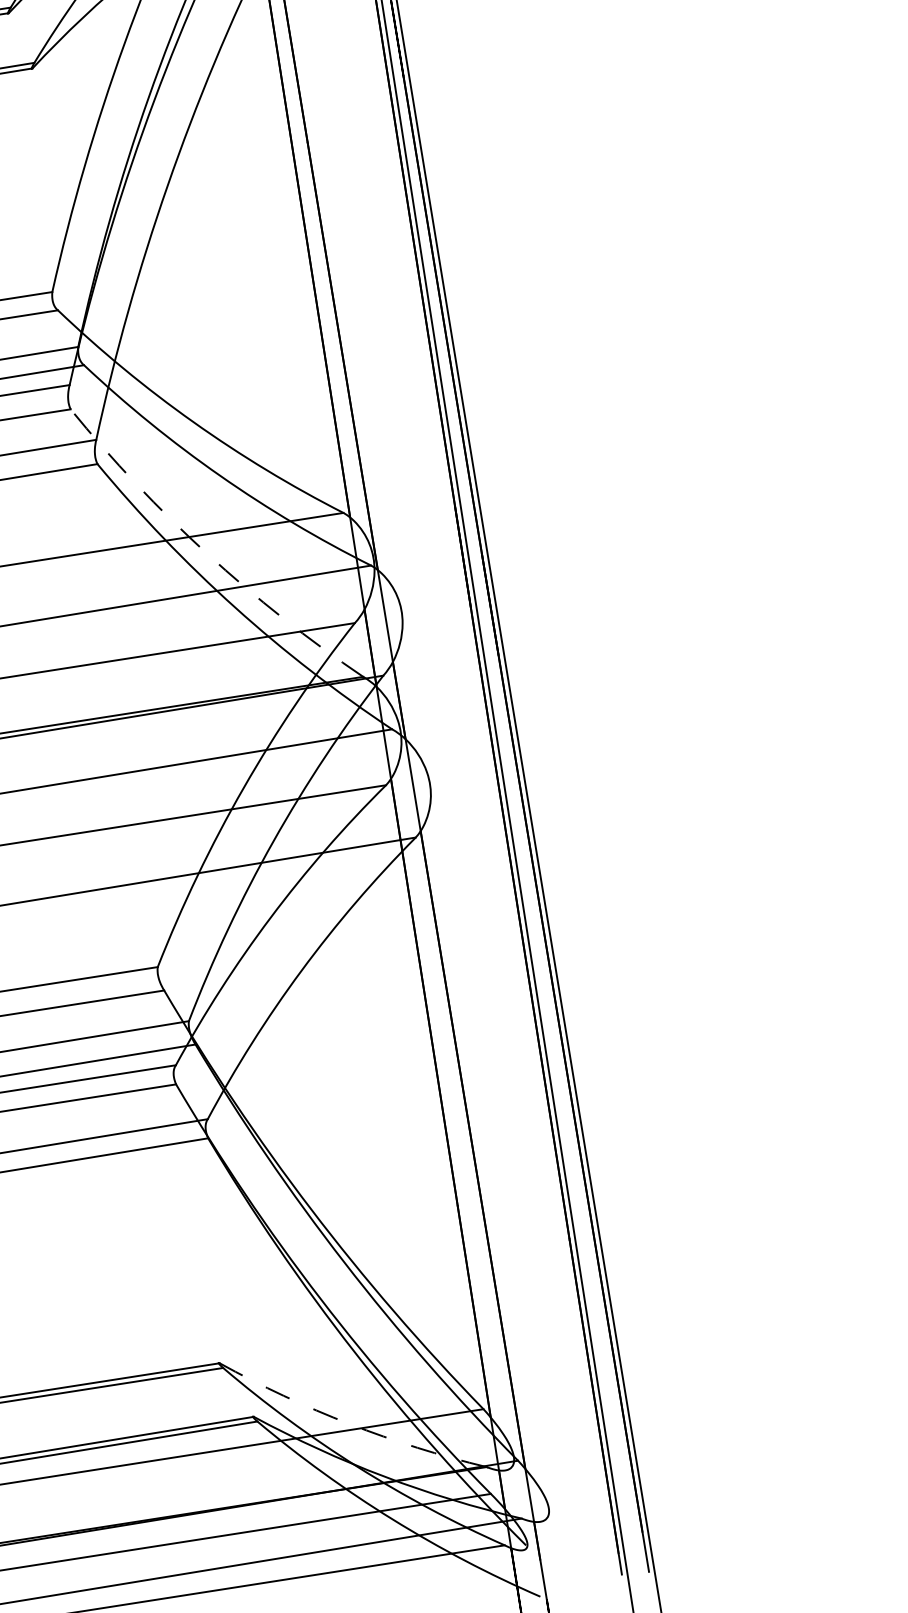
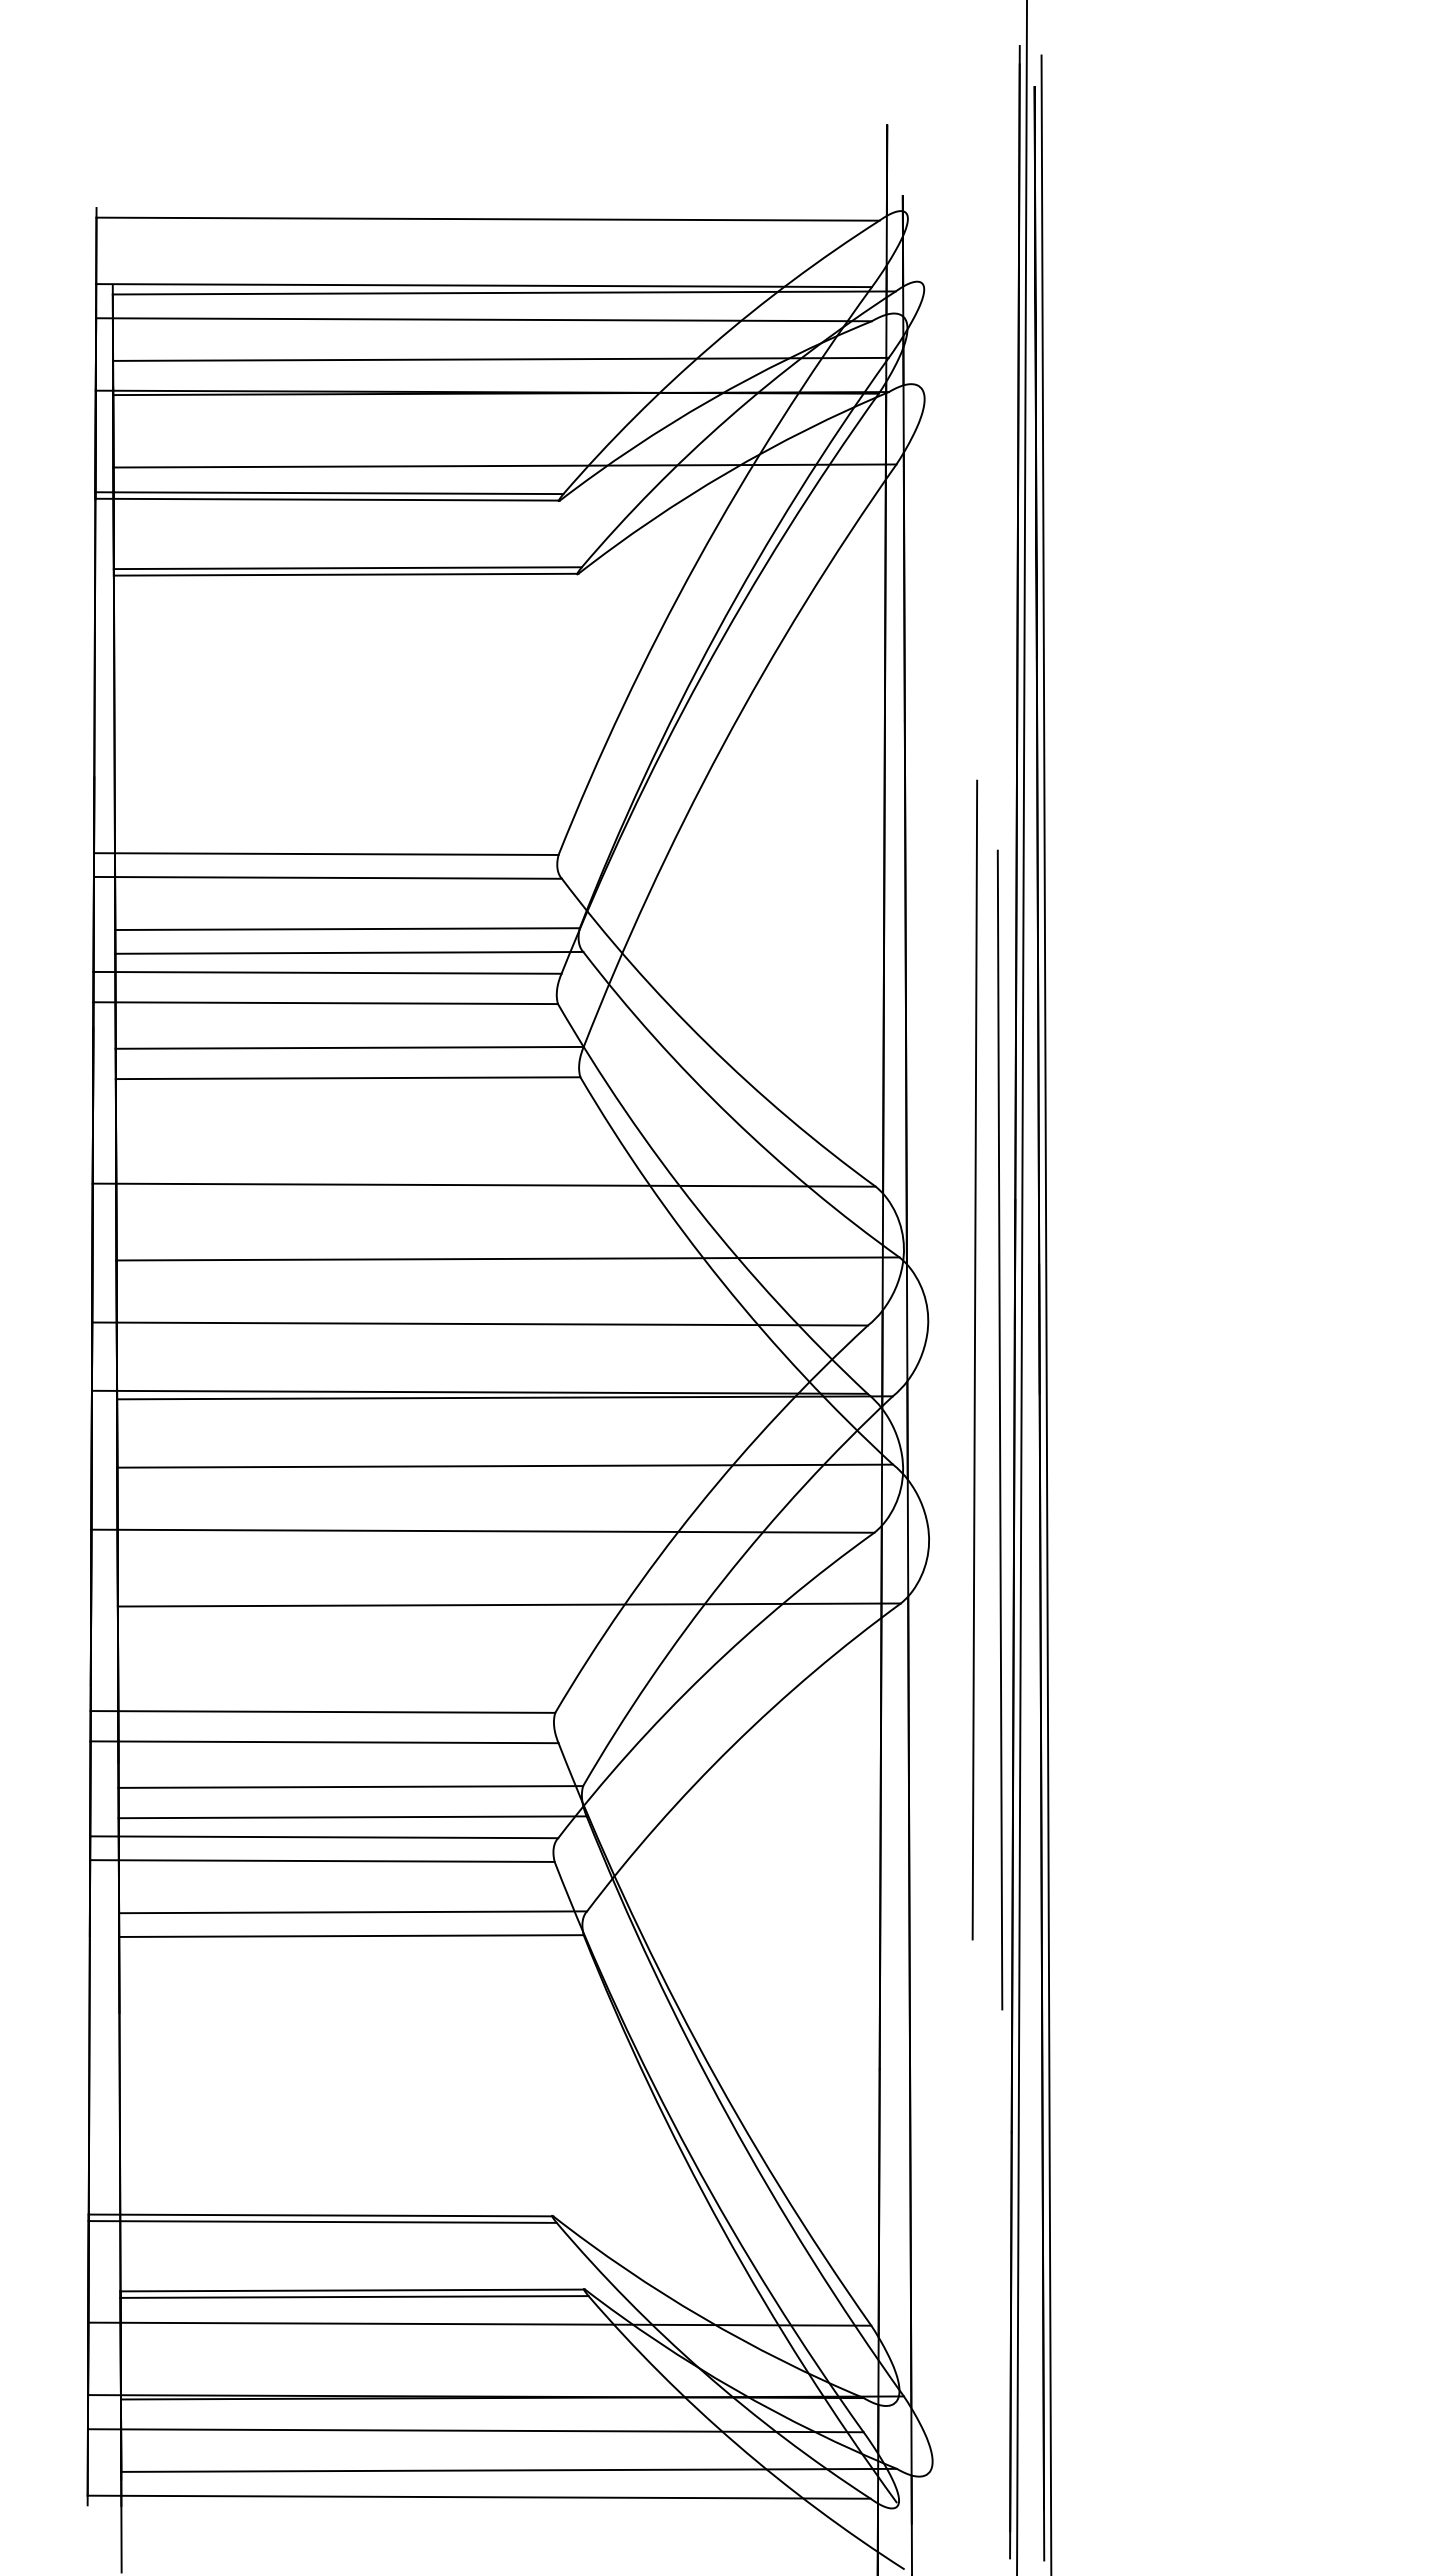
line: (207, 554) -> (698, 1210), dashed -> solid
line: (442, 636) -> (974, 1359), added
line: (471, 688) -> (999, 1429), added
line: (349, 1424) -> (702, 2317), dashed -> solid

